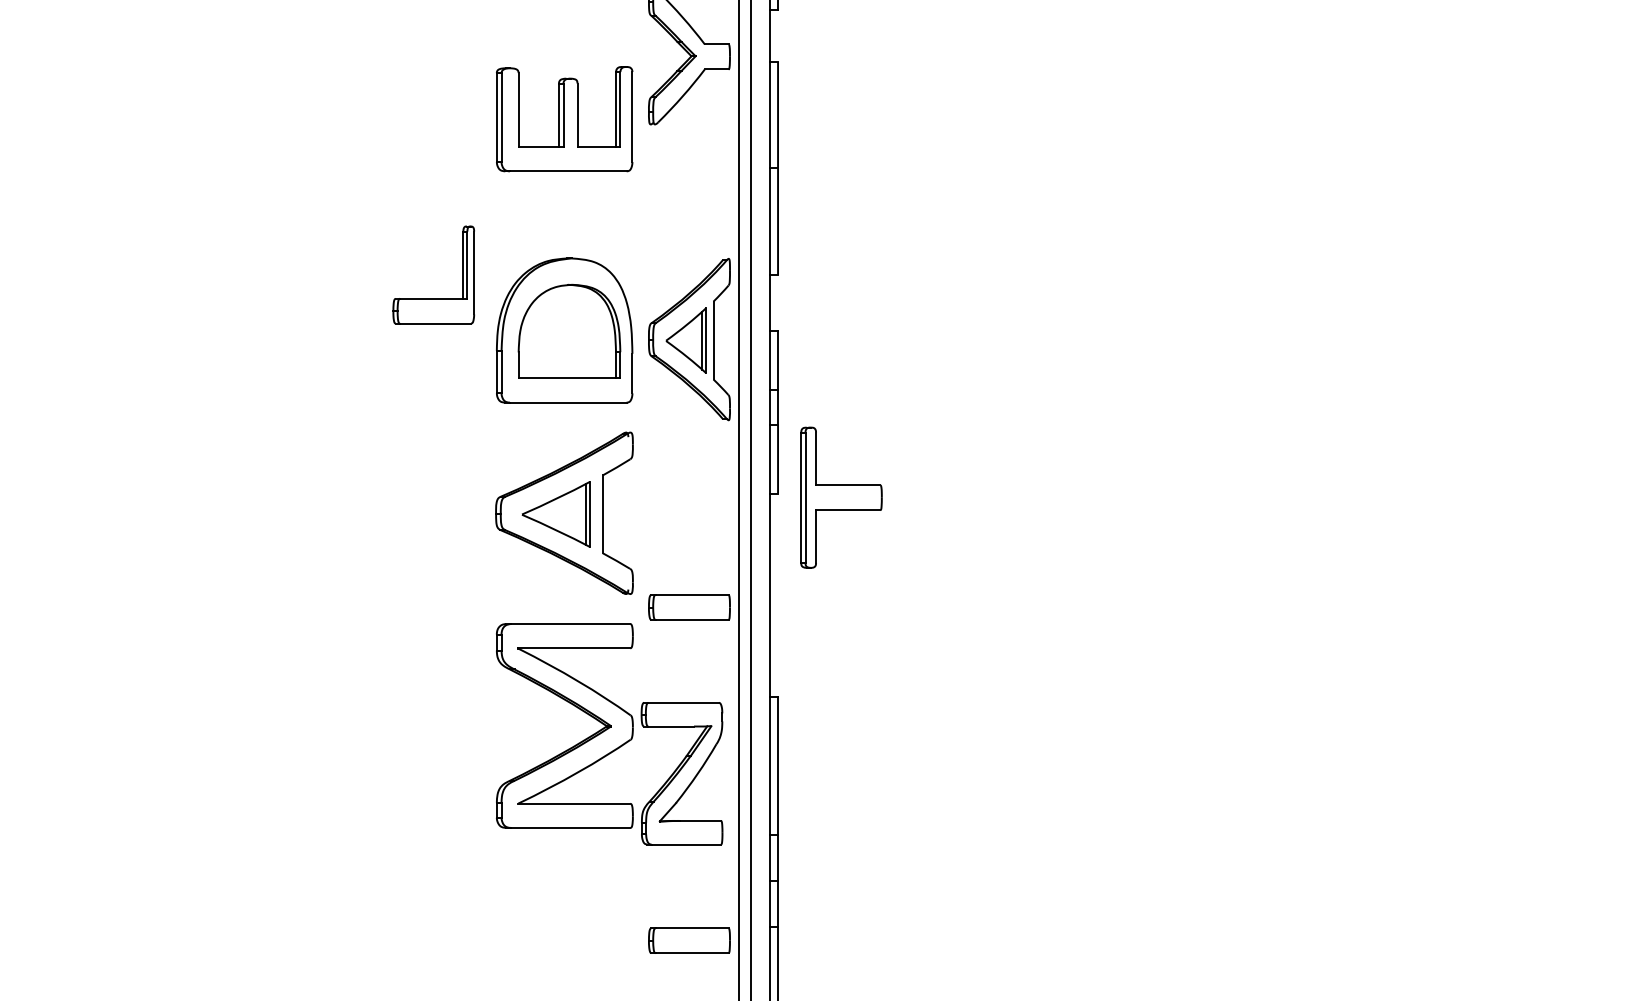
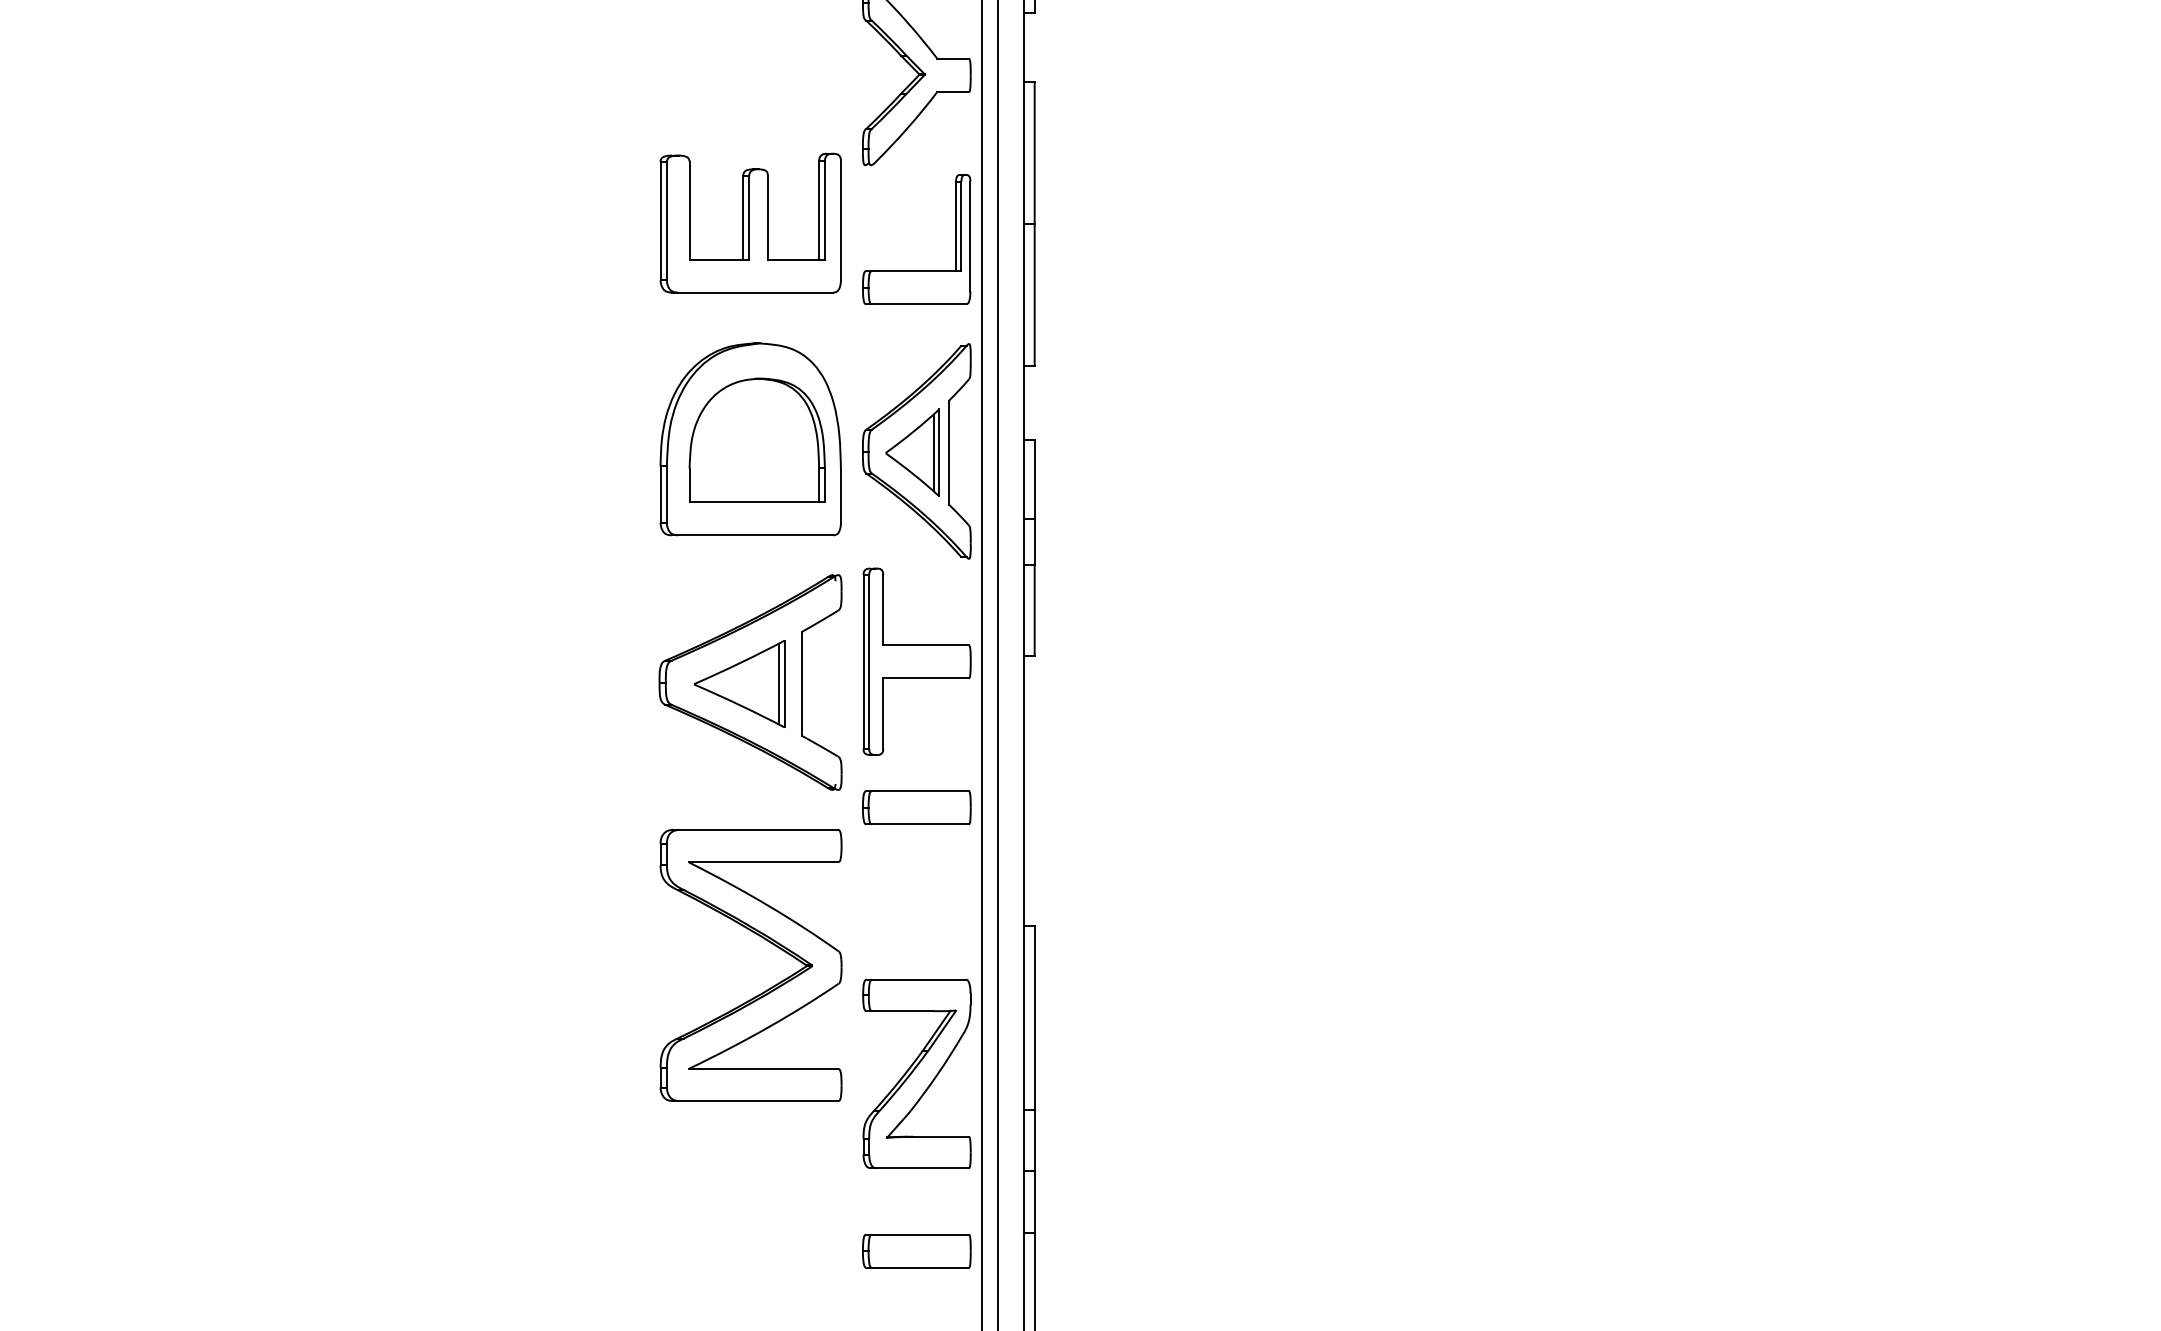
part: (564, 118) -> (750, 222), moved
part: (433, 298) -> (916, 270), moved
part: (841, 497) -> (916, 661), moved
part: (681, 773) -> (916, 1073), moved

